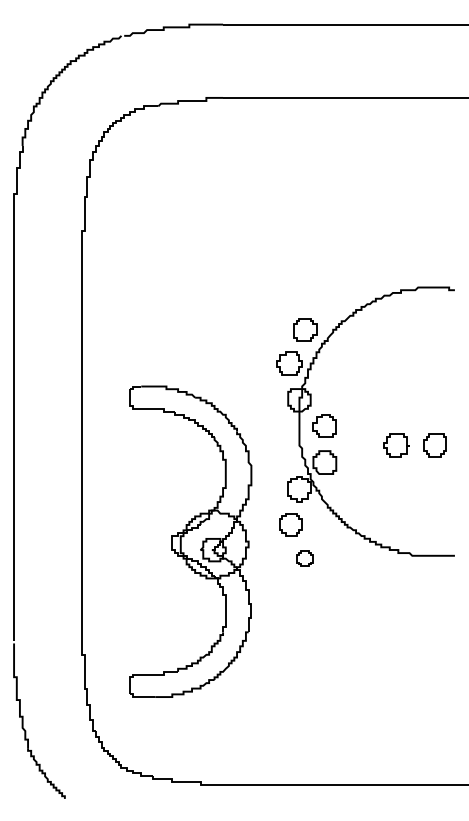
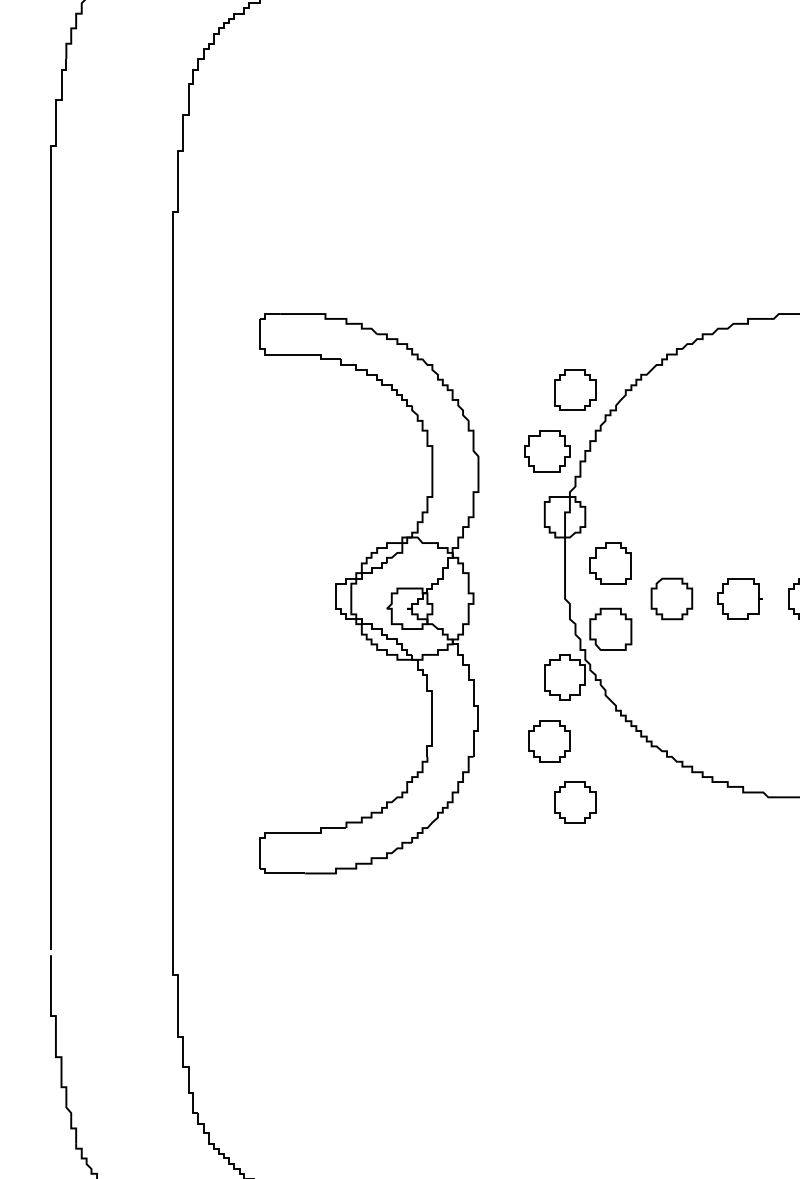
part: (358, 445) -> (671, 598), added
part: (190, 541) -> (368, 593), moved
part: (305, 558) -> (575, 802), size x1.43

